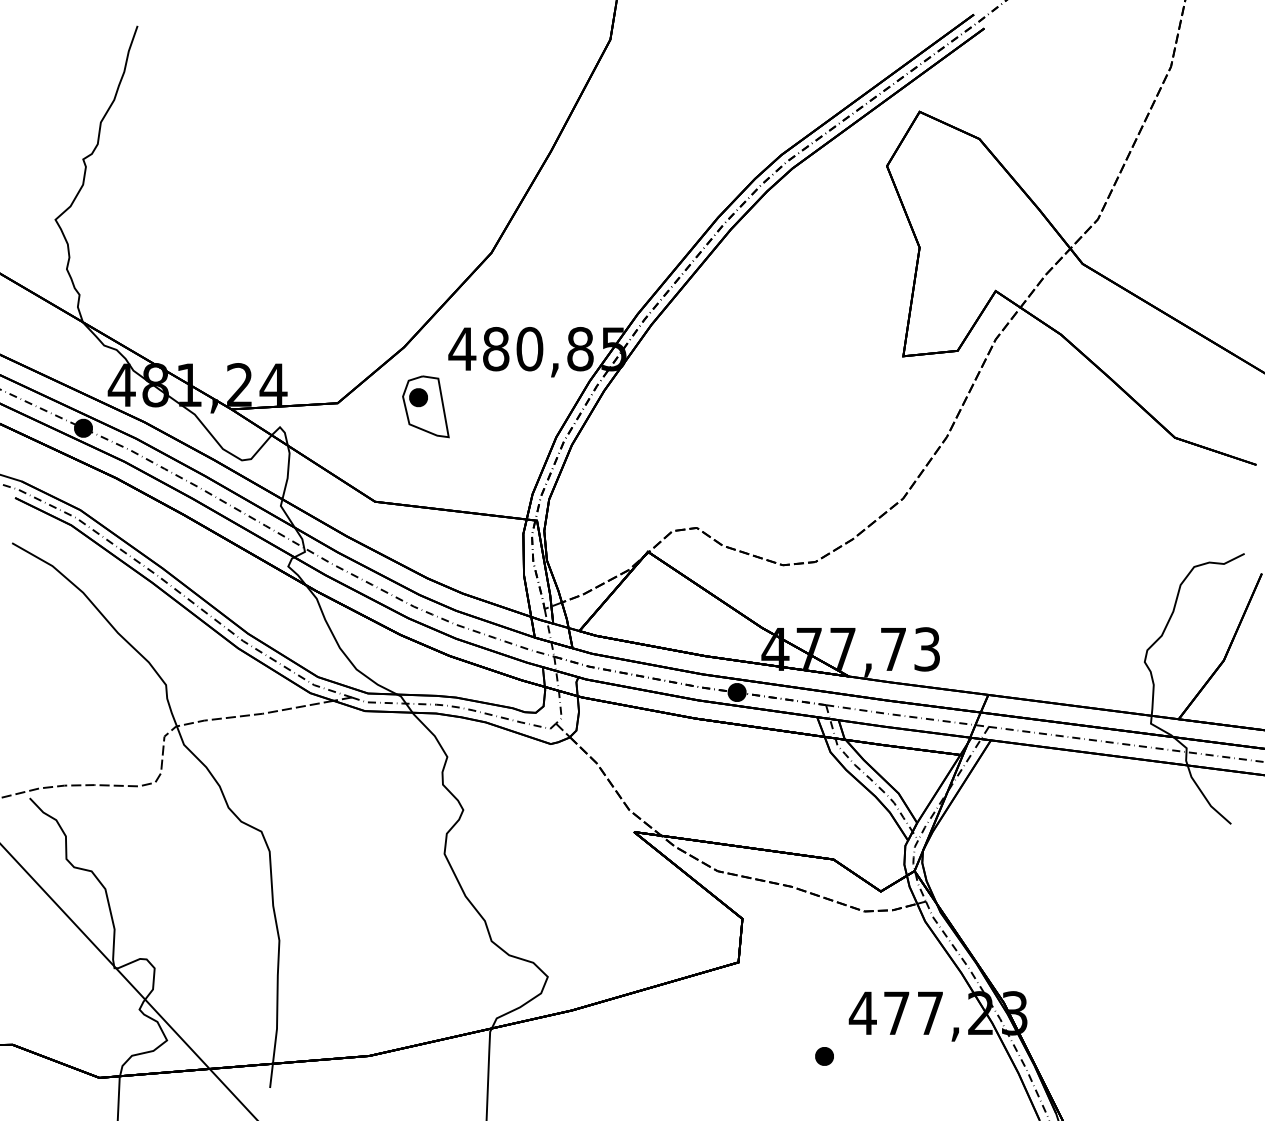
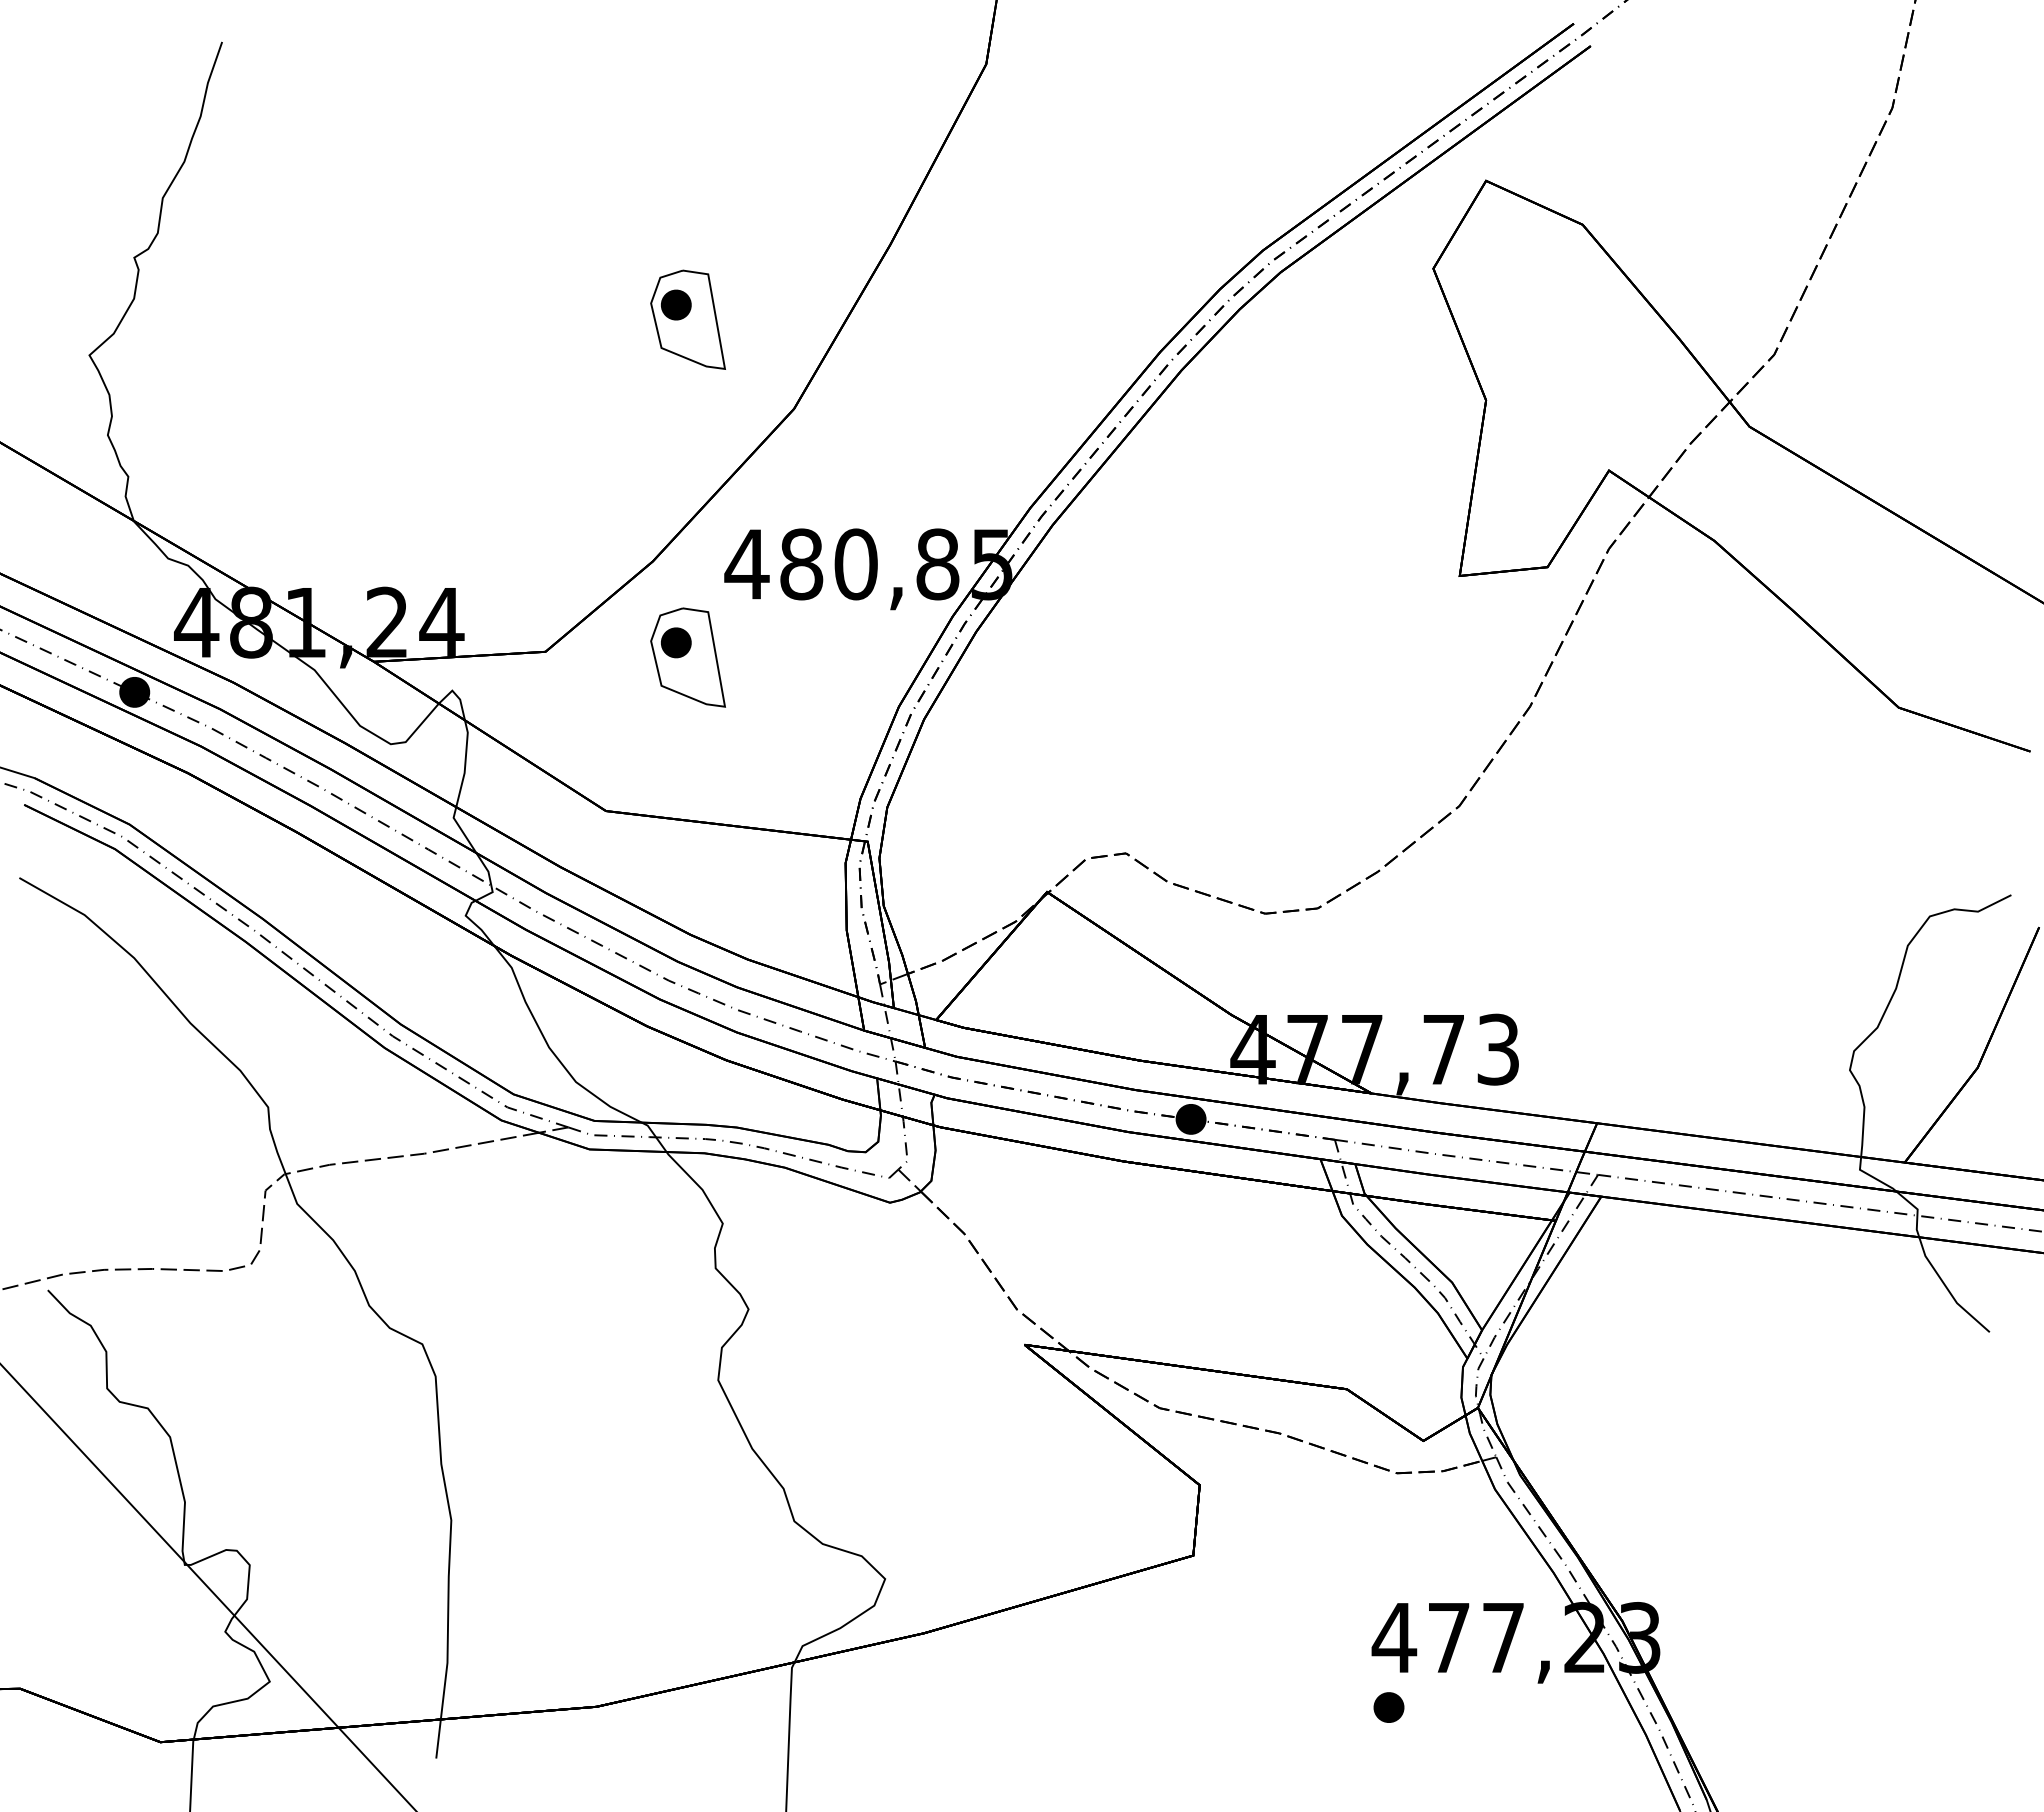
part: (425, 197) -> (687, 319), added
part: (824, 1056) -> (1388, 1707), moved

